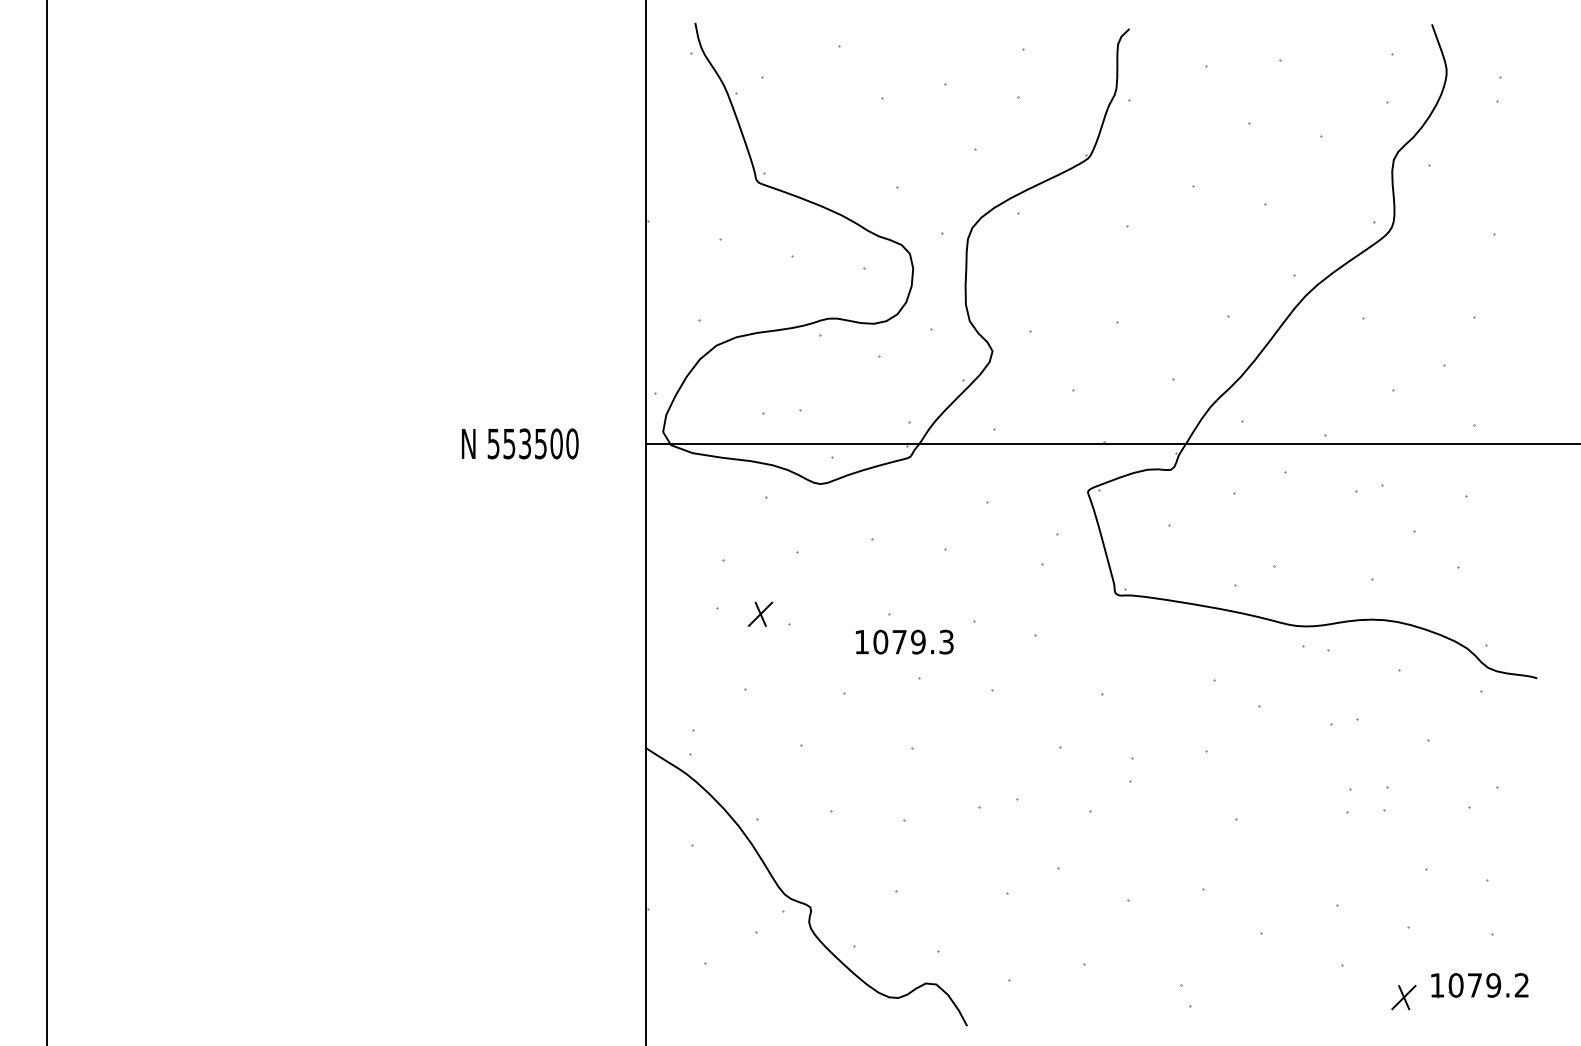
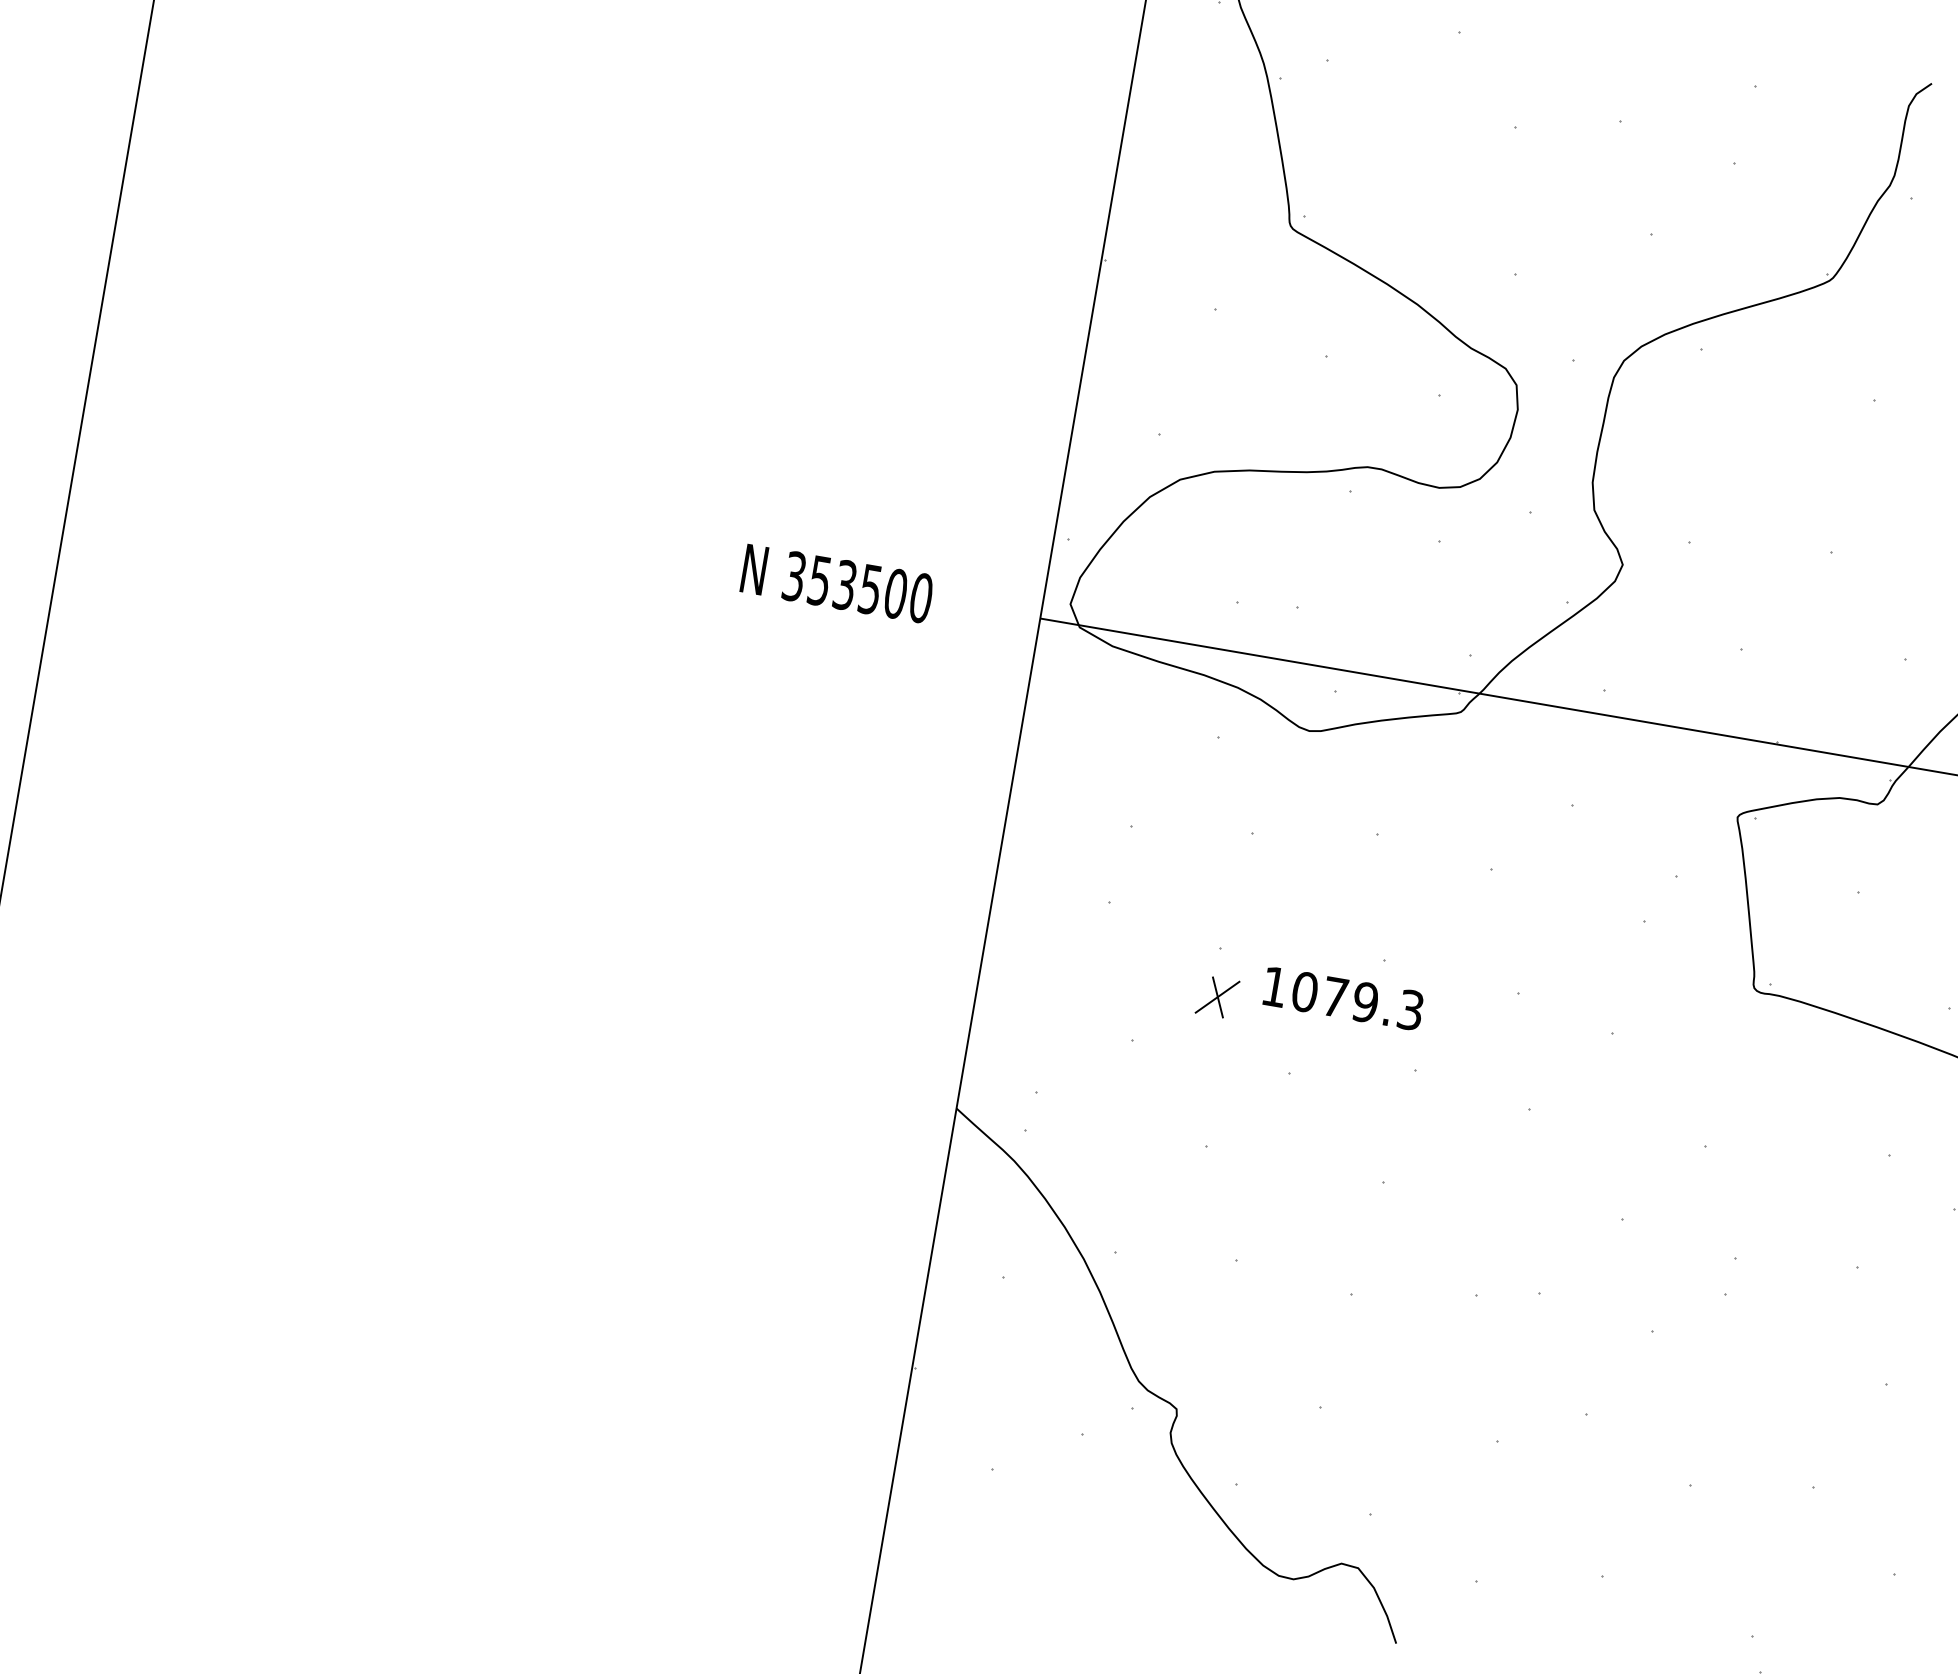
text: (493, 443) -> (794, 575), 553500 -> 353500
part: (760, 613) -> (1217, 995), moved
text: (904, 641) -> (1343, 997), moved

